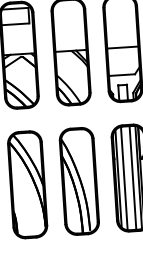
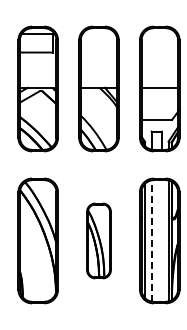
line: (132, 177) -> (161, 240), removed
line: (124, 178) -> (151, 240), solid -> dashed
part: (78, 181) -> (98, 240), size x0.6

